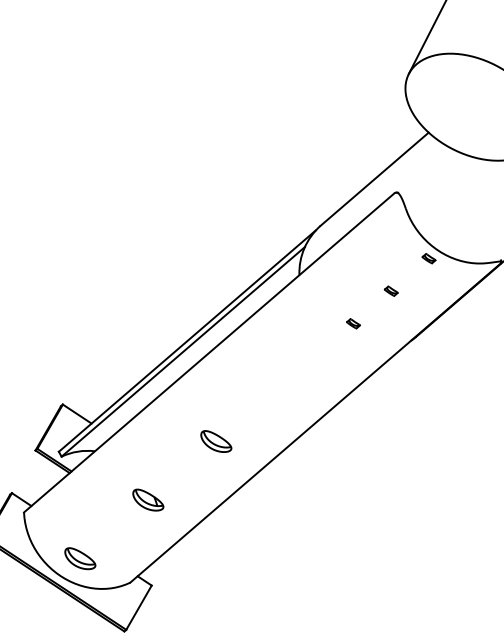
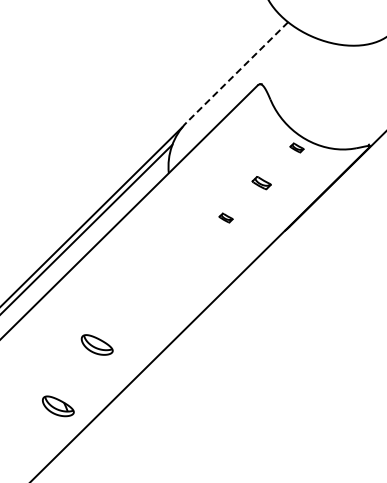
line: (374, 179) -> (237, 72), solid -> dashed
part: (390, 290) -> (260, 182), size x1.4
part: (148, 499) -> (58, 405), moved

